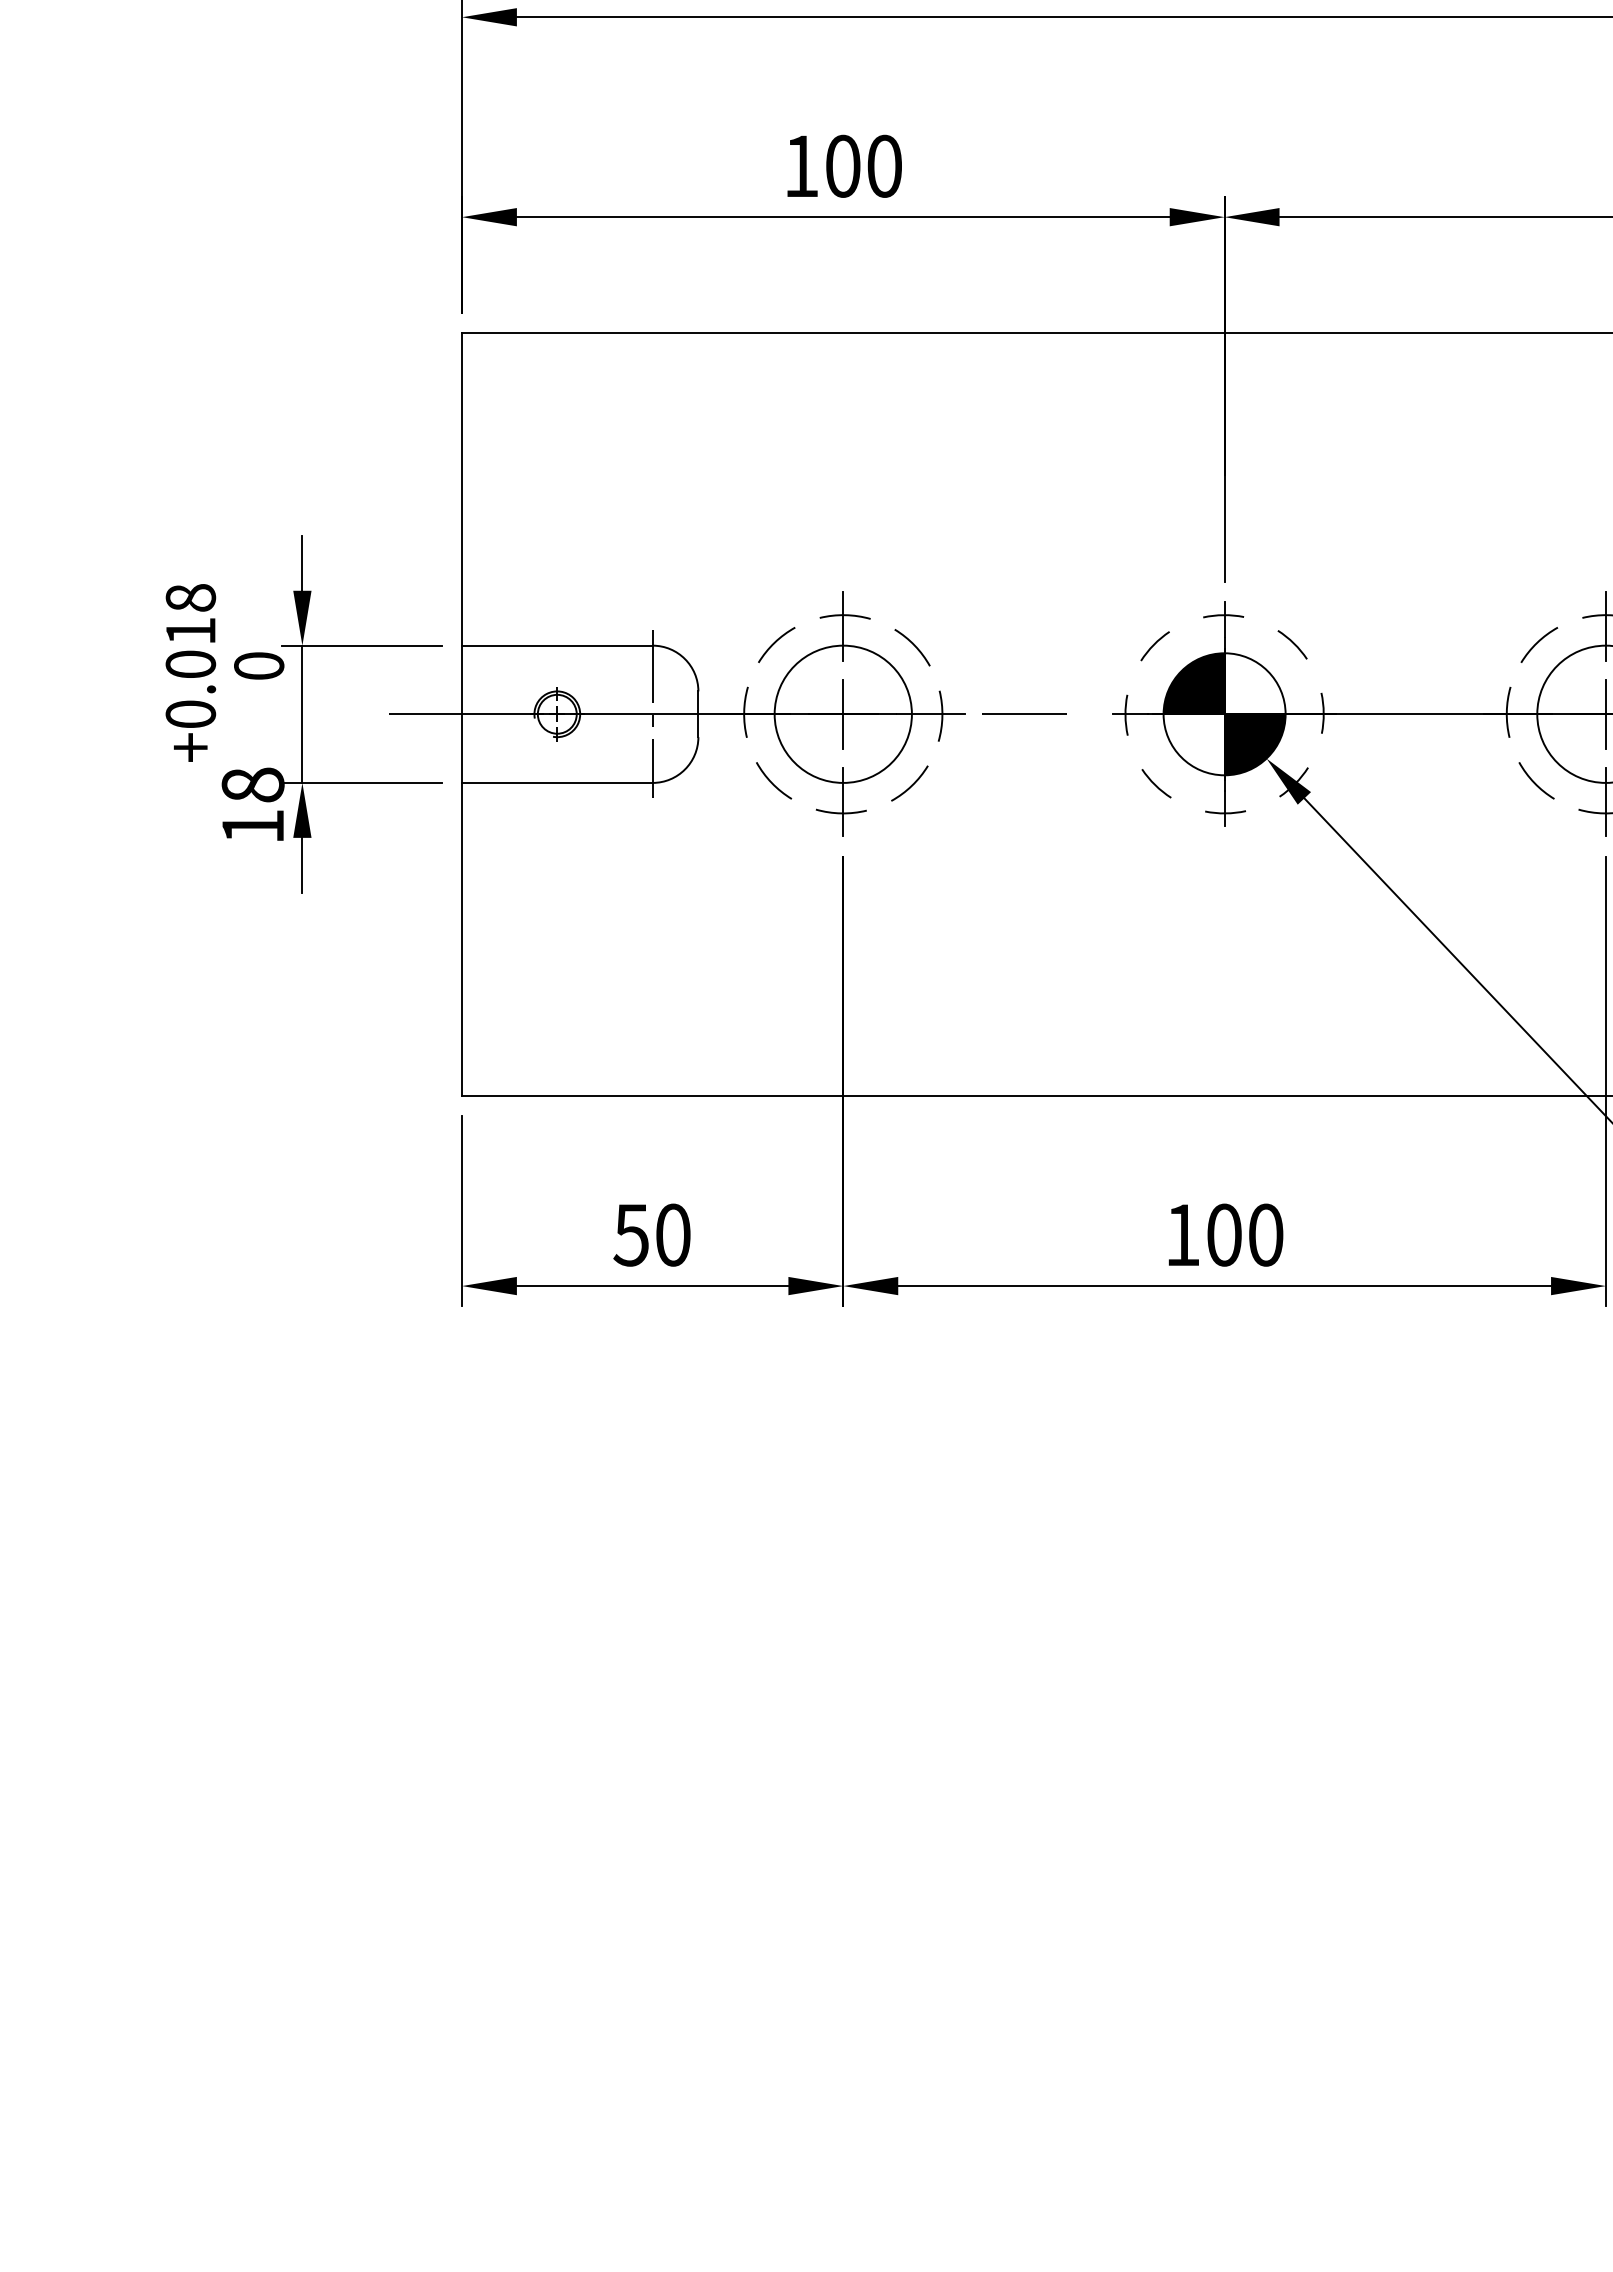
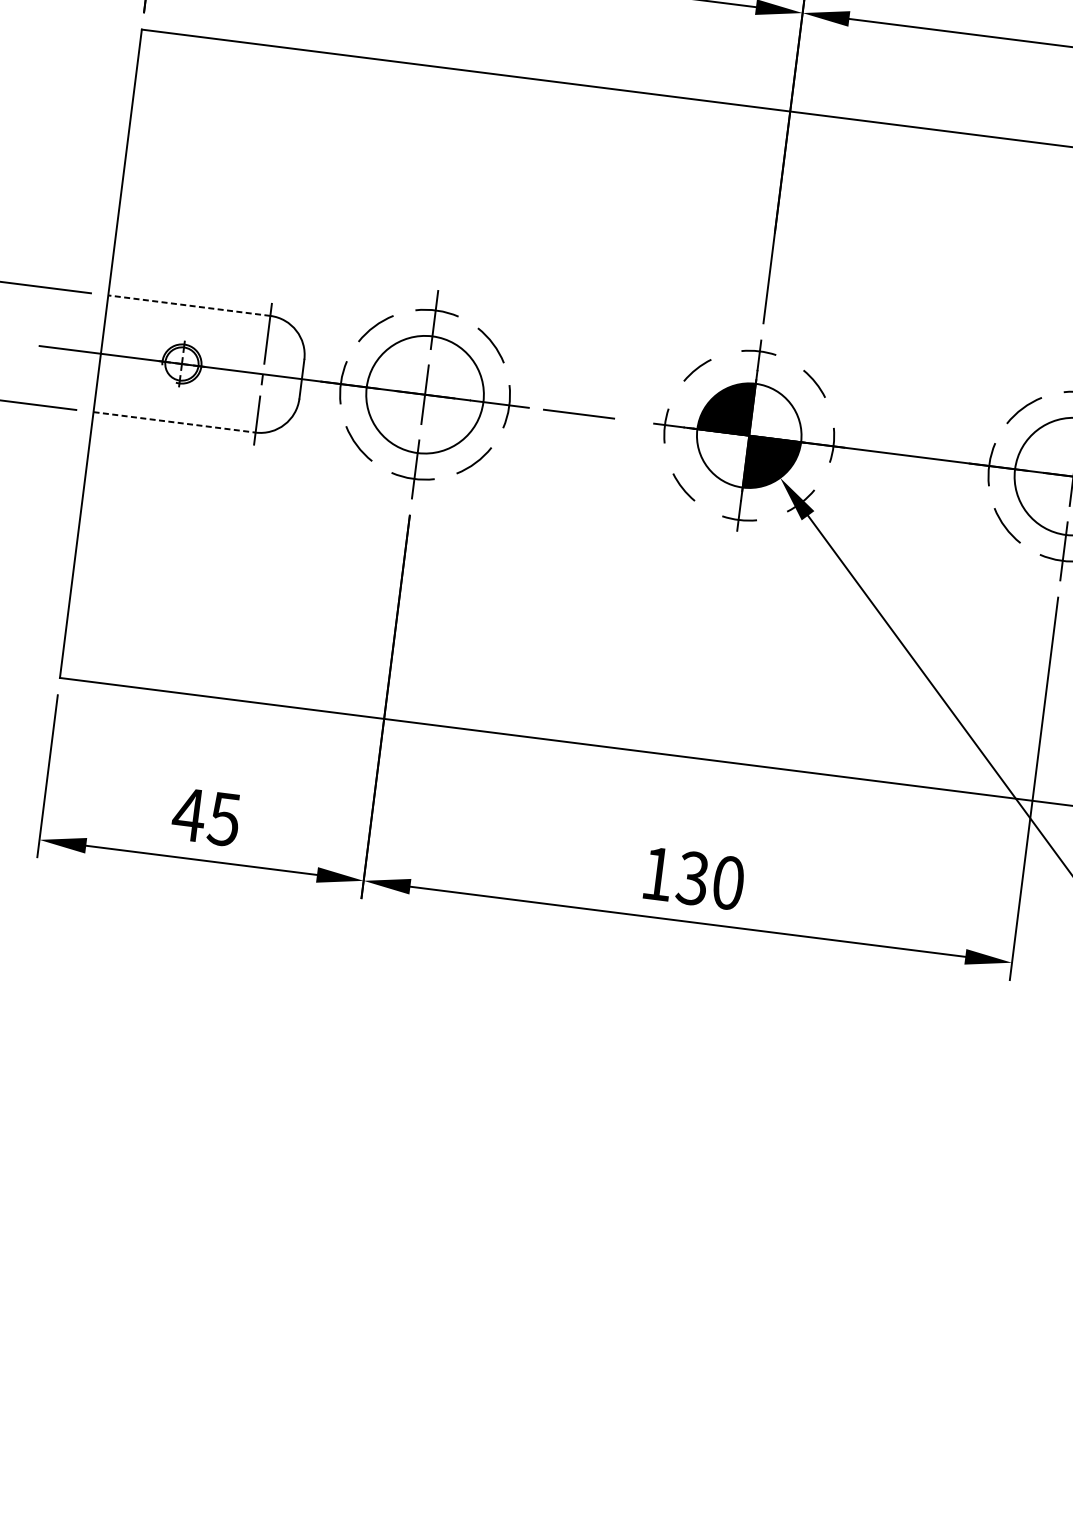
line: (556, 645) -> (188, 305), solid -> dashed
line: (557, 782) -> (174, 422), solid -> dashed
text: (651, 1234) -> (206, 816), 50 -> 45
text: (1223, 1234) -> (692, 877), 100 -> 130

